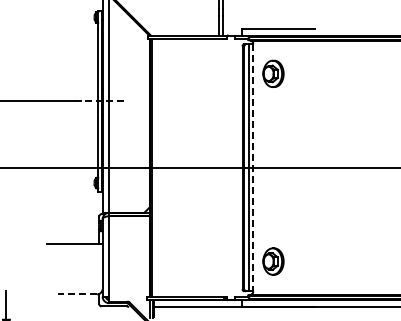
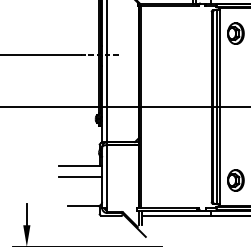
line: (253, 167) -> (220, 106), dashed -> solid
line: (74, 256) -> (80, 176), added
line: (77, 294) -> (82, 206), dashed -> solid

